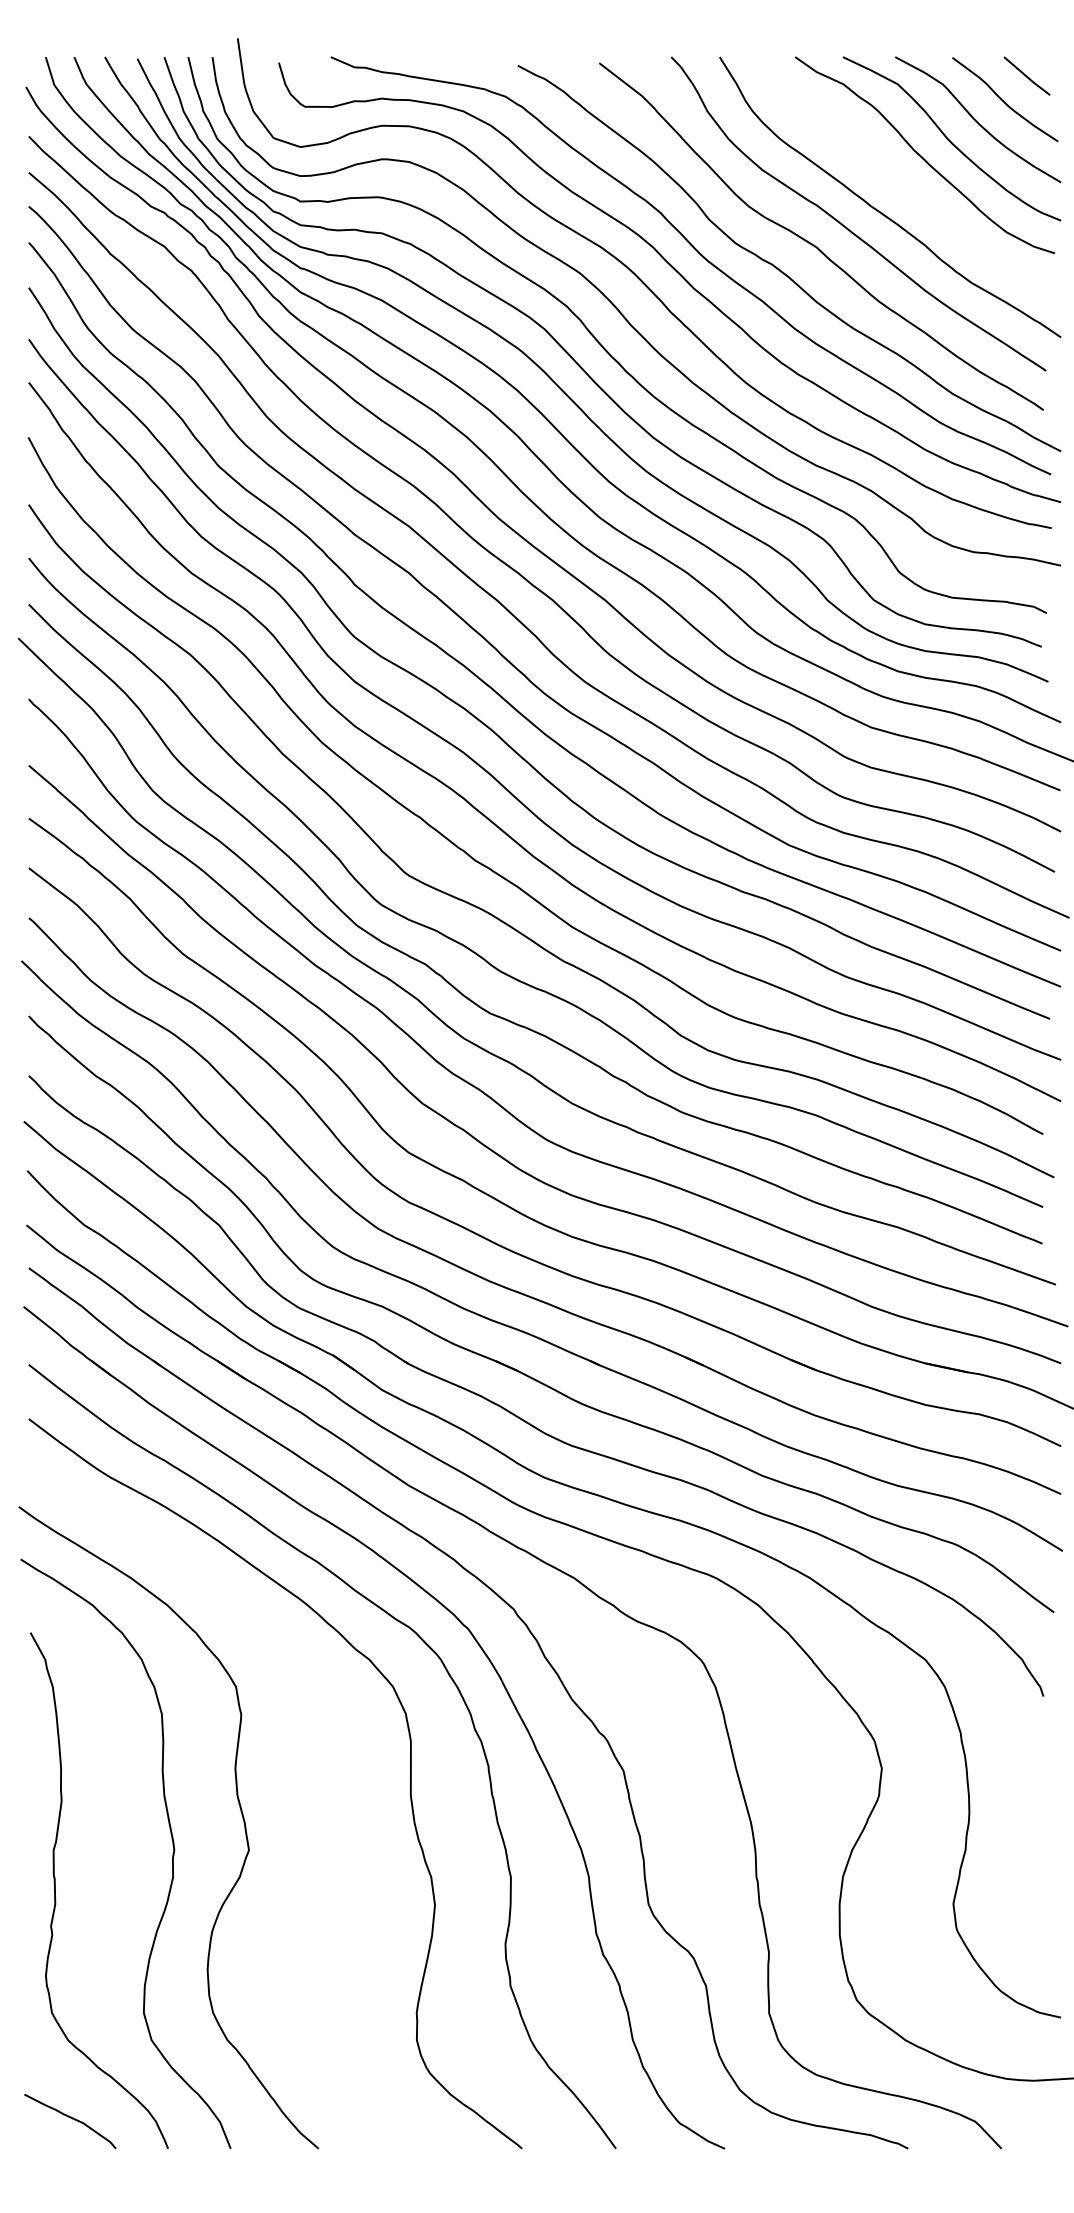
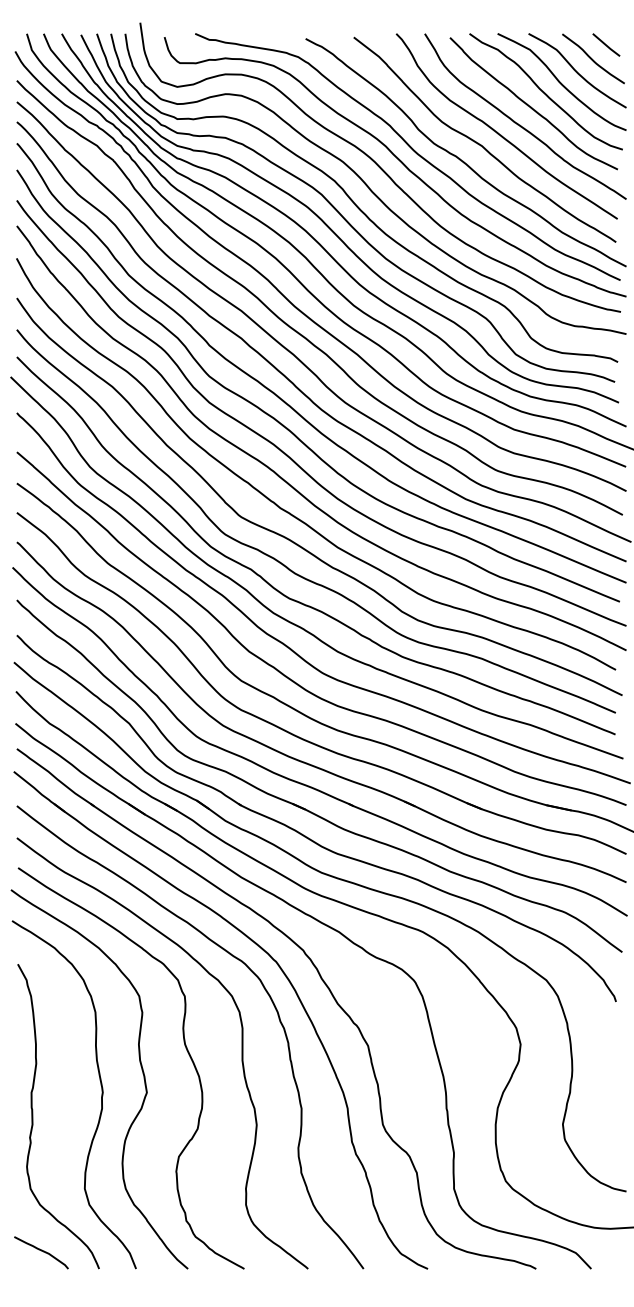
curve: (900, 180) -> (531, 106), added
curve: (314, 1775) -> (185, 1048), added

